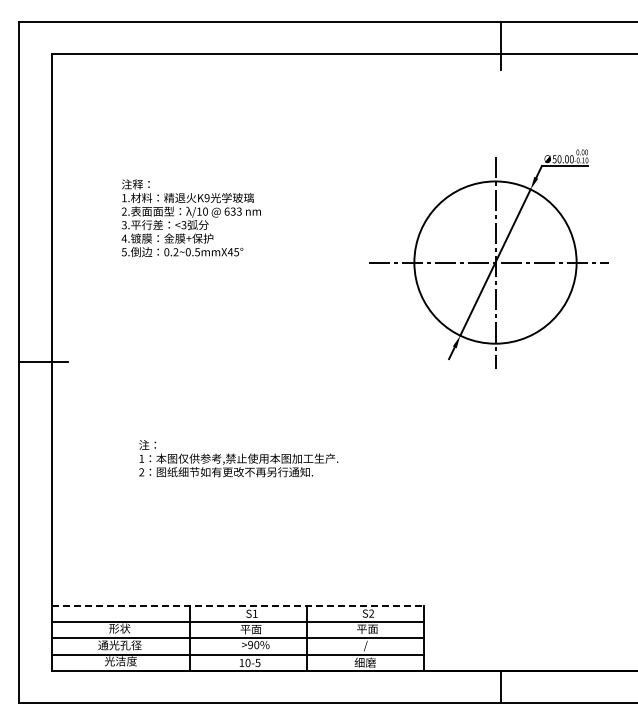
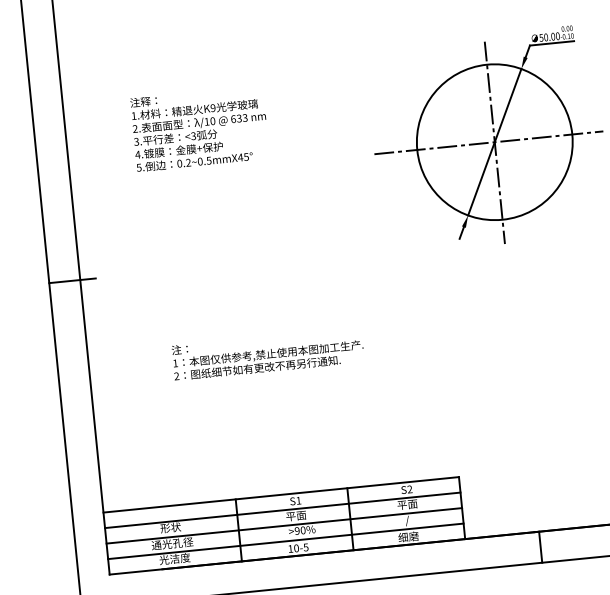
line: (238, 605) -> (281, 494), dashed -> solid

